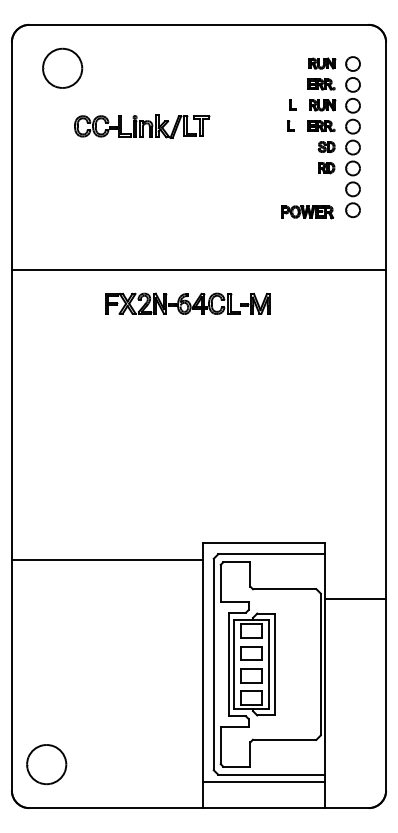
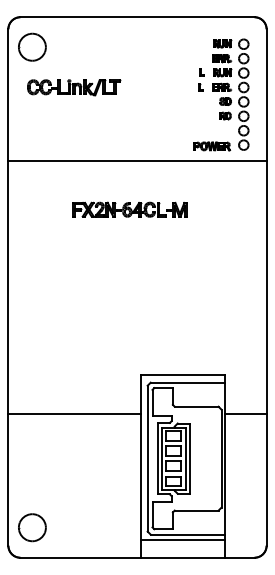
part: (62, 67) -> (32, 46), moved
part: (142, 126) -> (74, 87), moved
line: (199, 270) -> (137, 161), moved
line: (107, 559) -> (74, 413), moved

